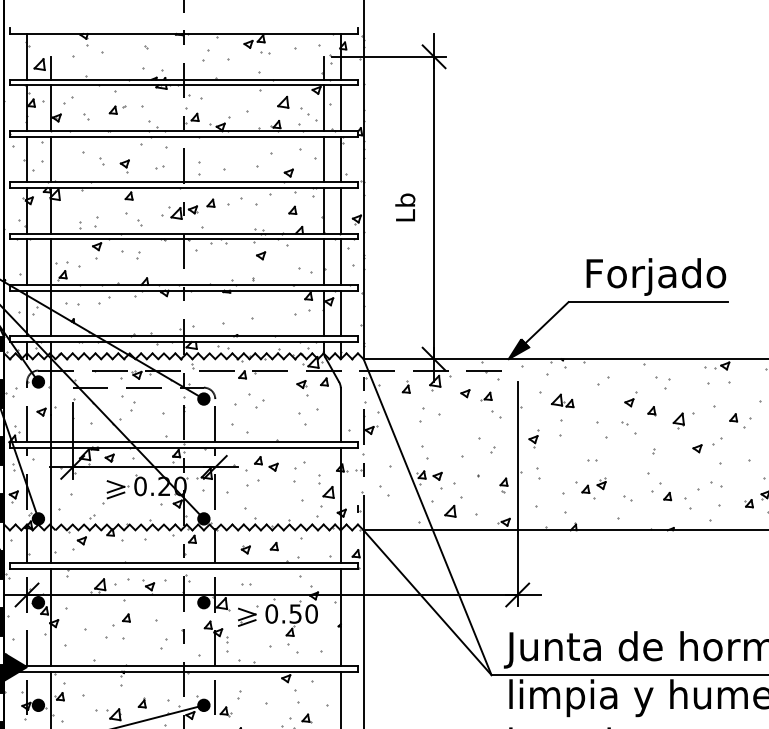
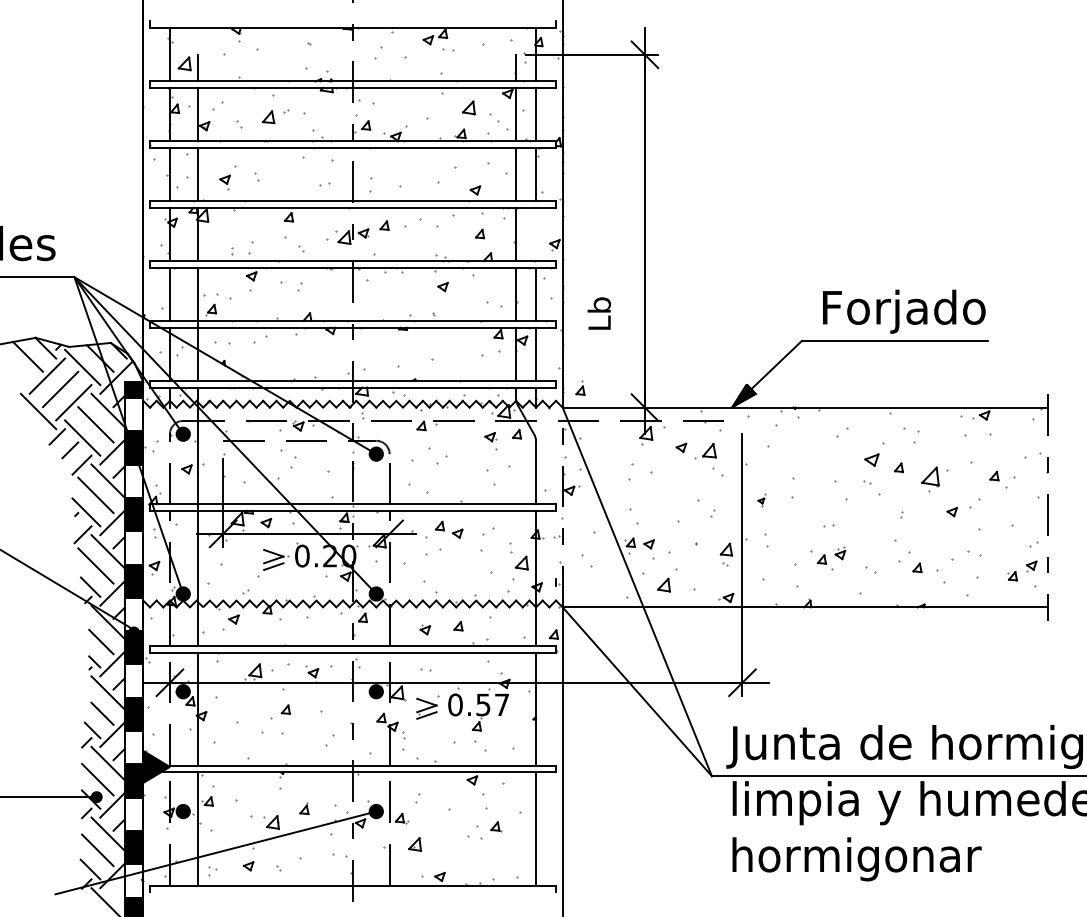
part: (117, 109) -> (275, 116), size x1.4
part: (124, 166) -> (224, 182), moved
text: (405, 207) -> (599, 313), moved
line: (341, 210) -> (536, 234), removed
part: (406, 386) -> (580, 387), moved
part: (486, 396) -> (705, 451), size x1.6
part: (630, 399) -> (874, 454), size x1.4
part: (562, 401) -> (794, 456), removed
part: (678, 420) -> (930, 479), size x1.4
part: (534, 438) -> (761, 500), size x0.6
part: (504, 485) -> (726, 554), size x1.4
text: (311, 613) -> (501, 704), 0.50 -> 0.57

